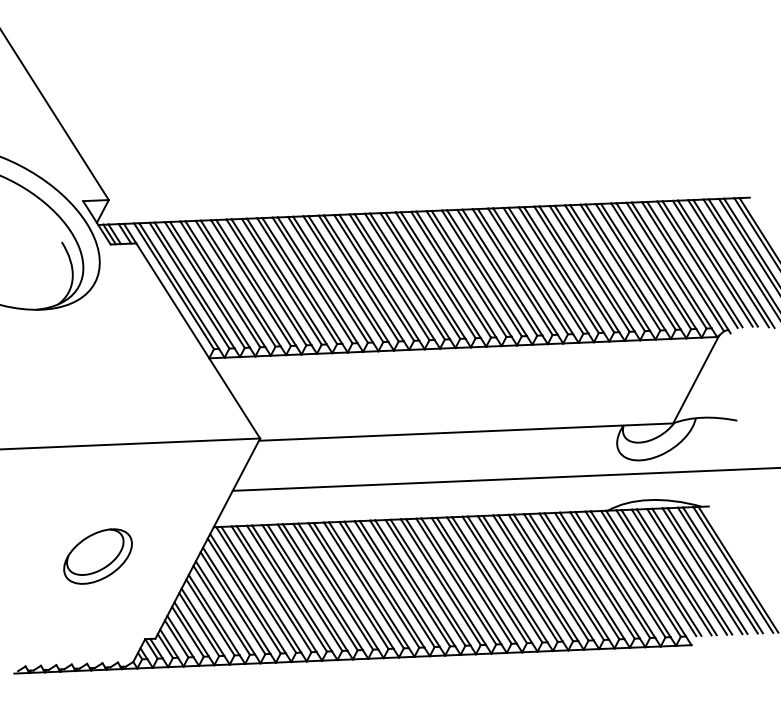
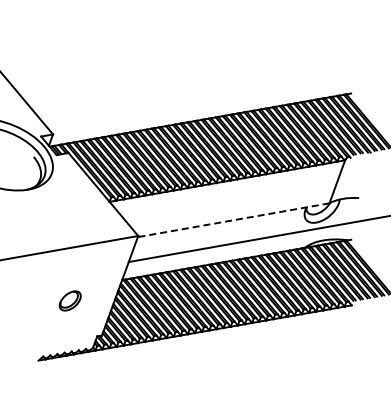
line: (465, 432) -> (233, 220), solid -> dashed
part: (98, 555) -> (70, 300), size x0.7

